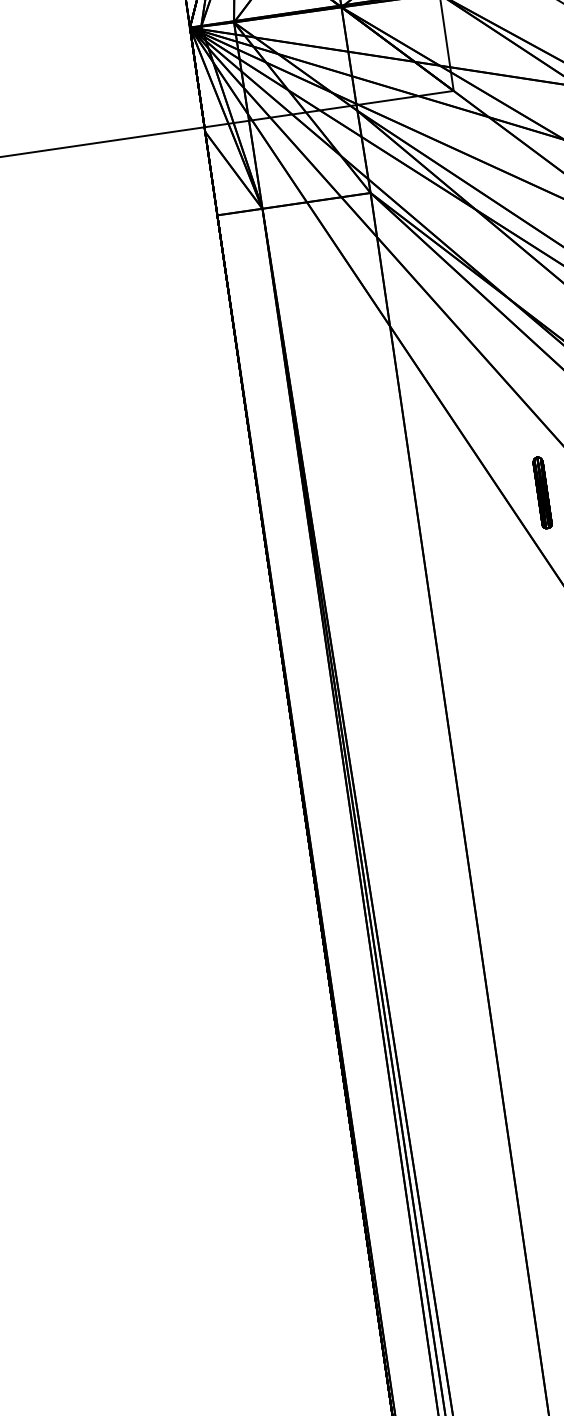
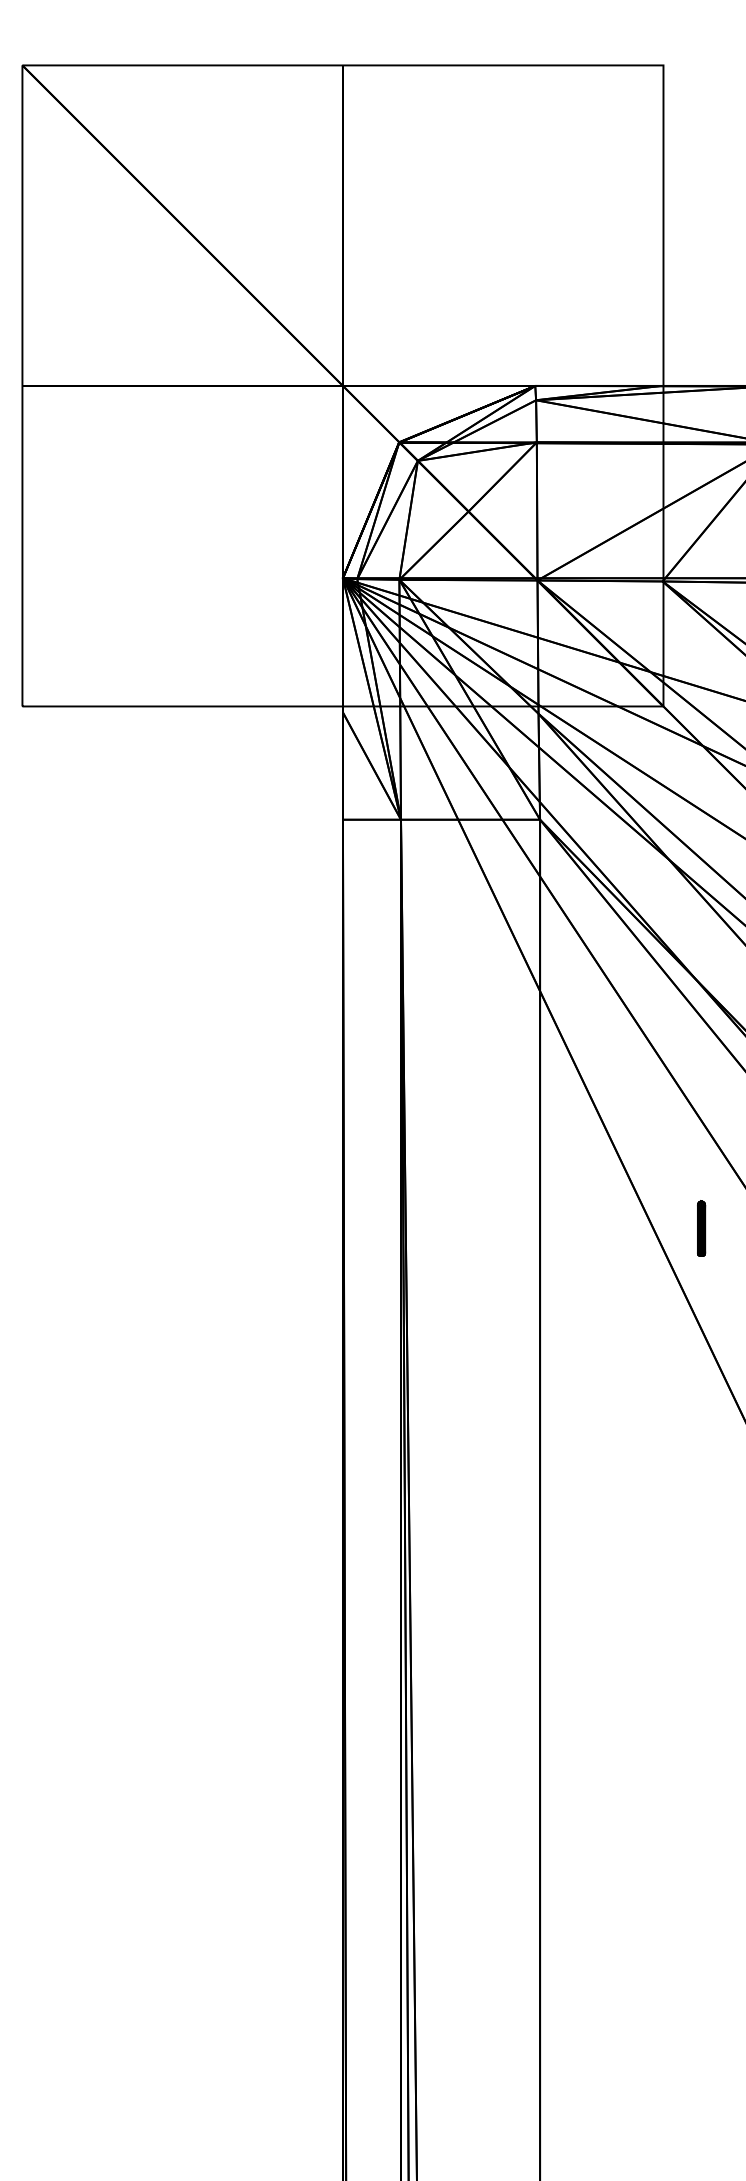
part: (542, 492) -> (701, 1228), size x0.6

